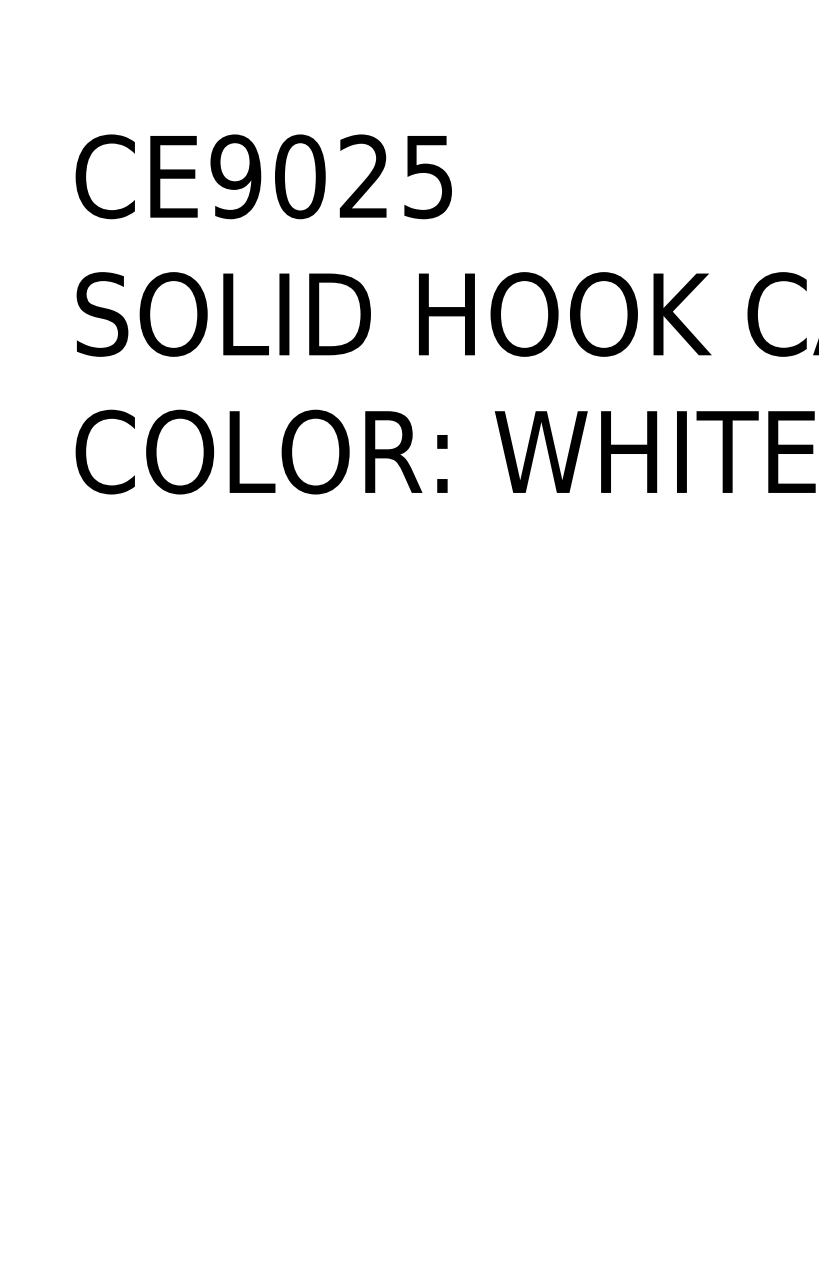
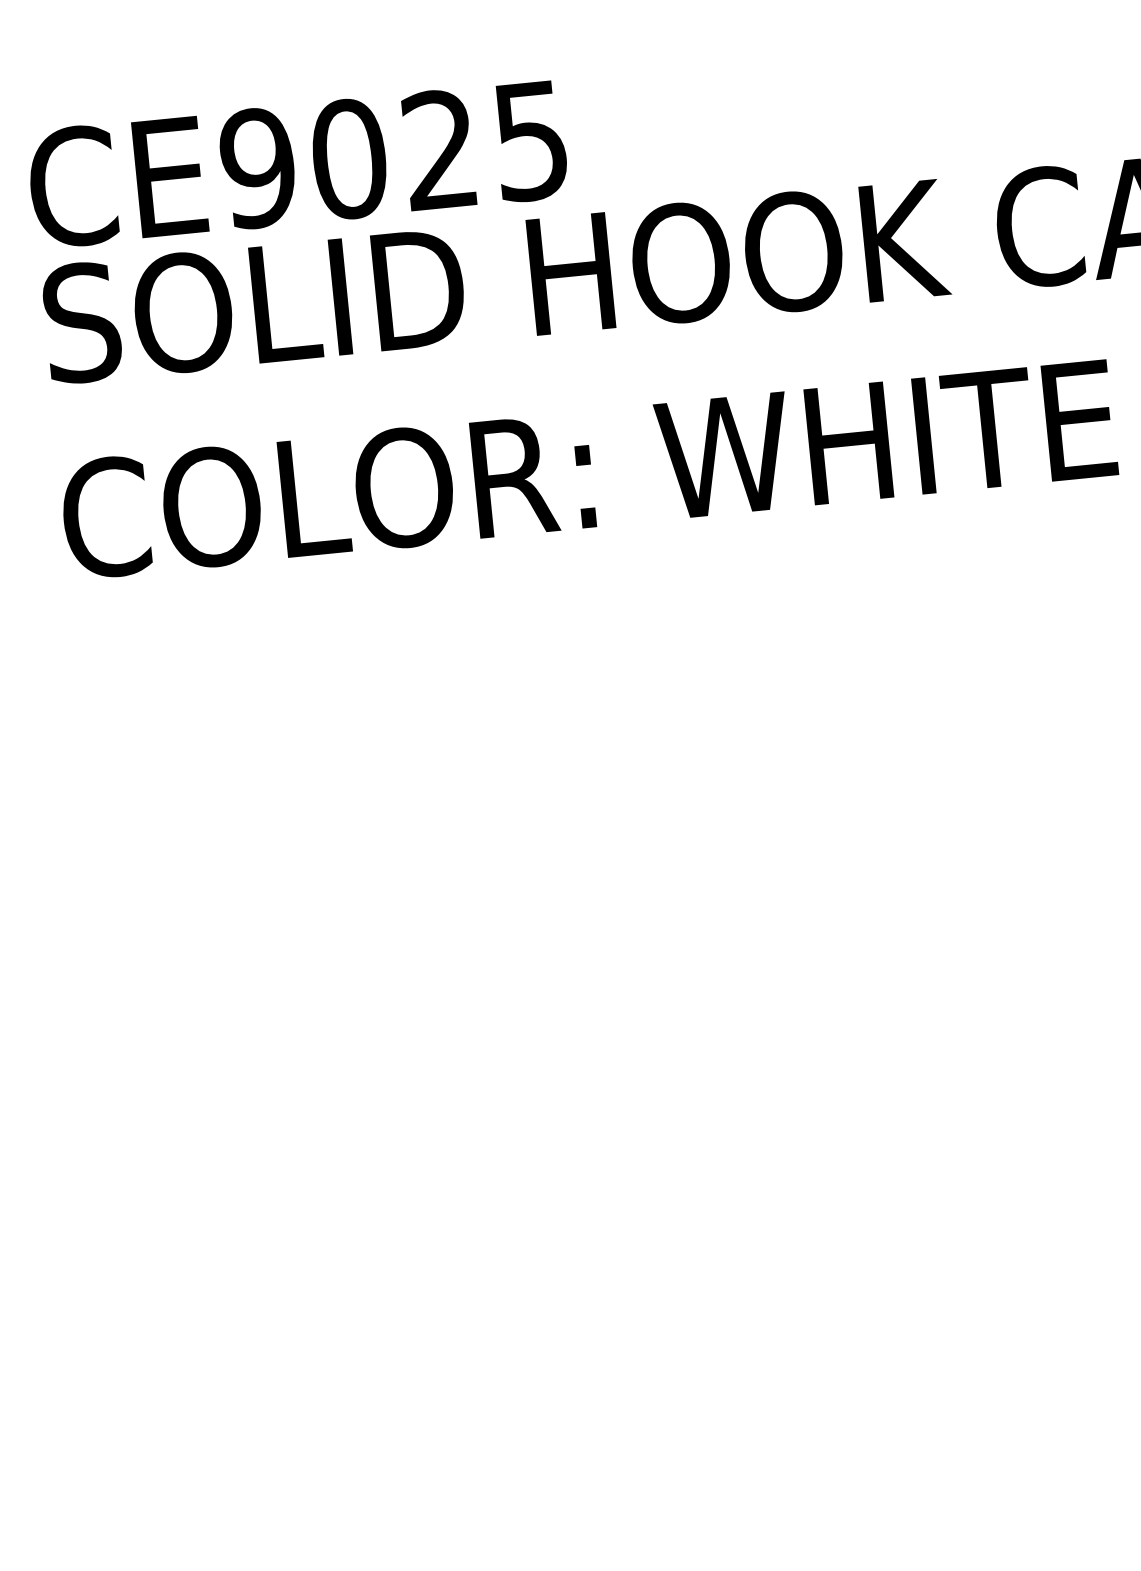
text: (263, 176) -> (297, 163), moved

